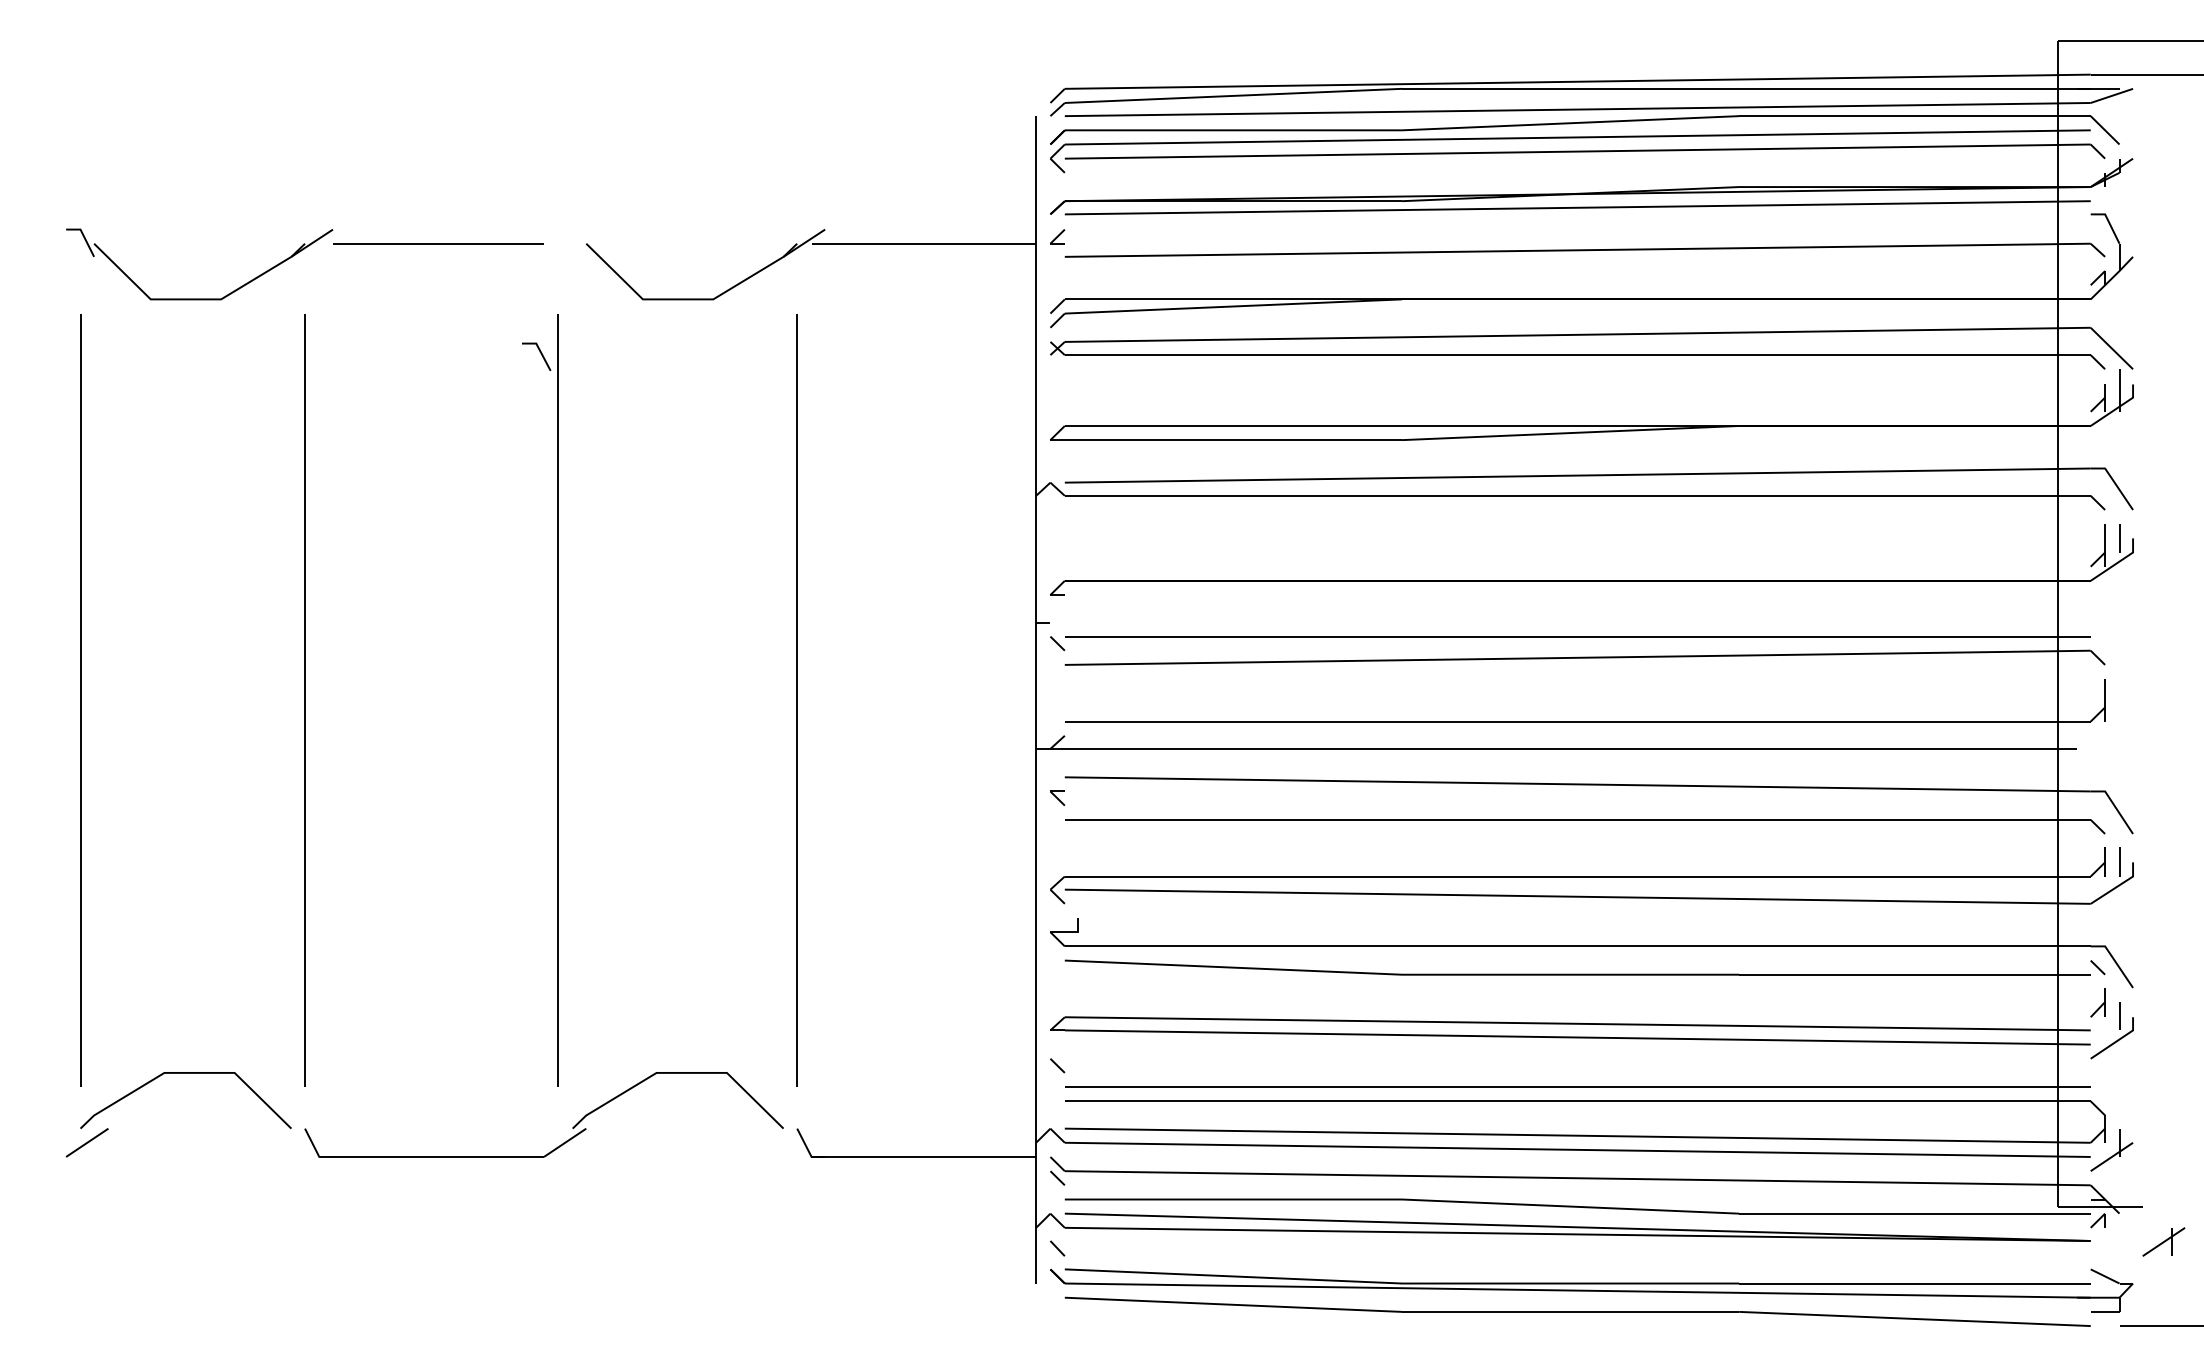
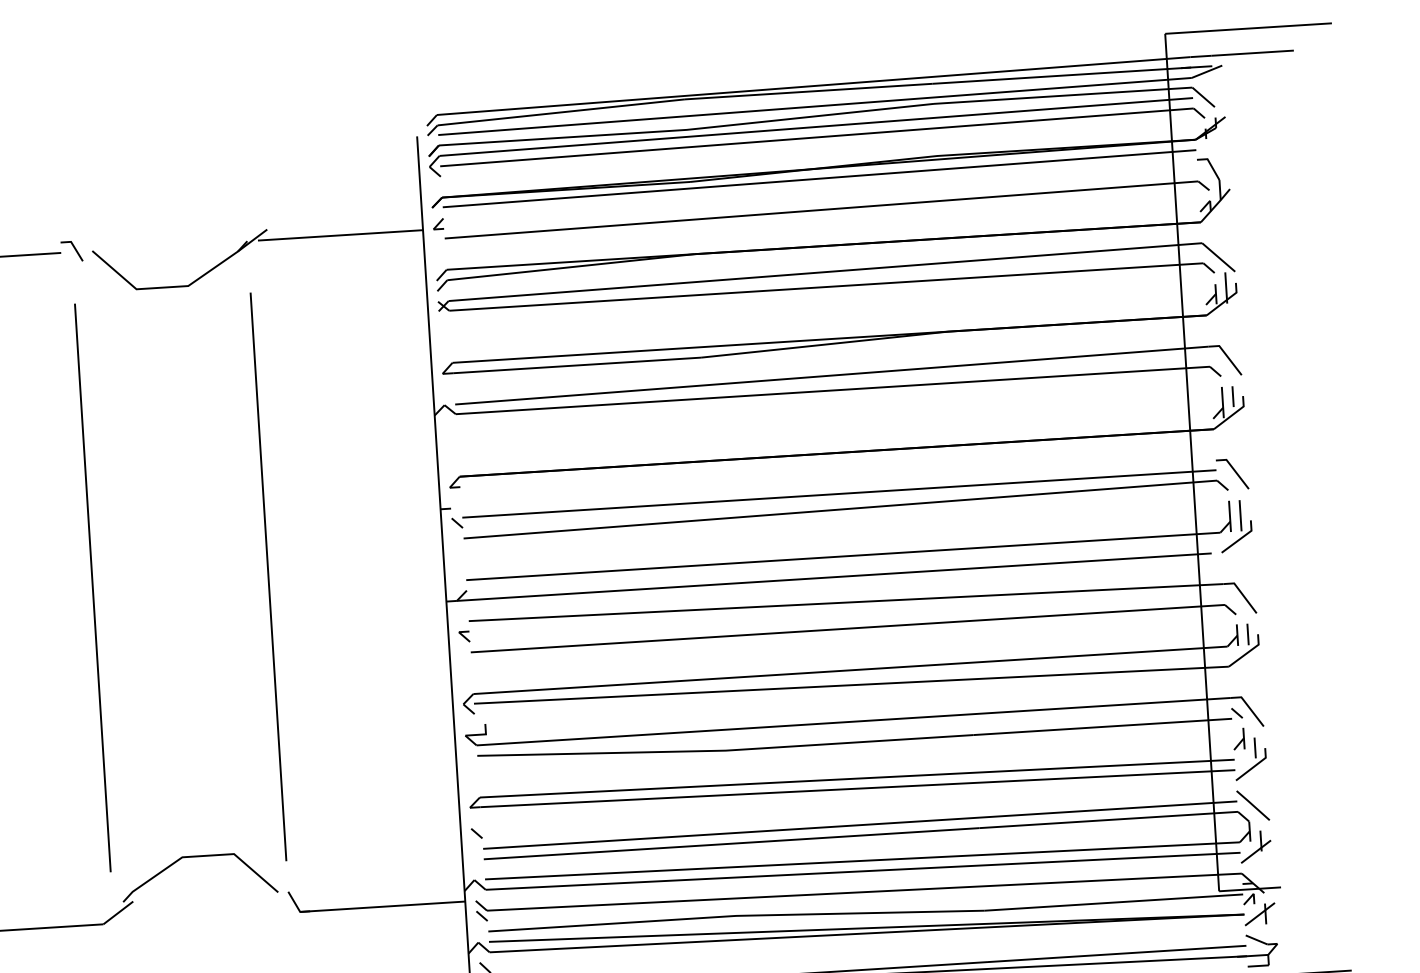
part: (536, 356) -> (71, 251), moved
part: (2111, 643) -> (1232, 474), added
part: (2119, 714) -> (1241, 526), added
line: (2111, 1093) -> (1252, 805), added
part: (2163, 1241) -> (1259, 913), moved

